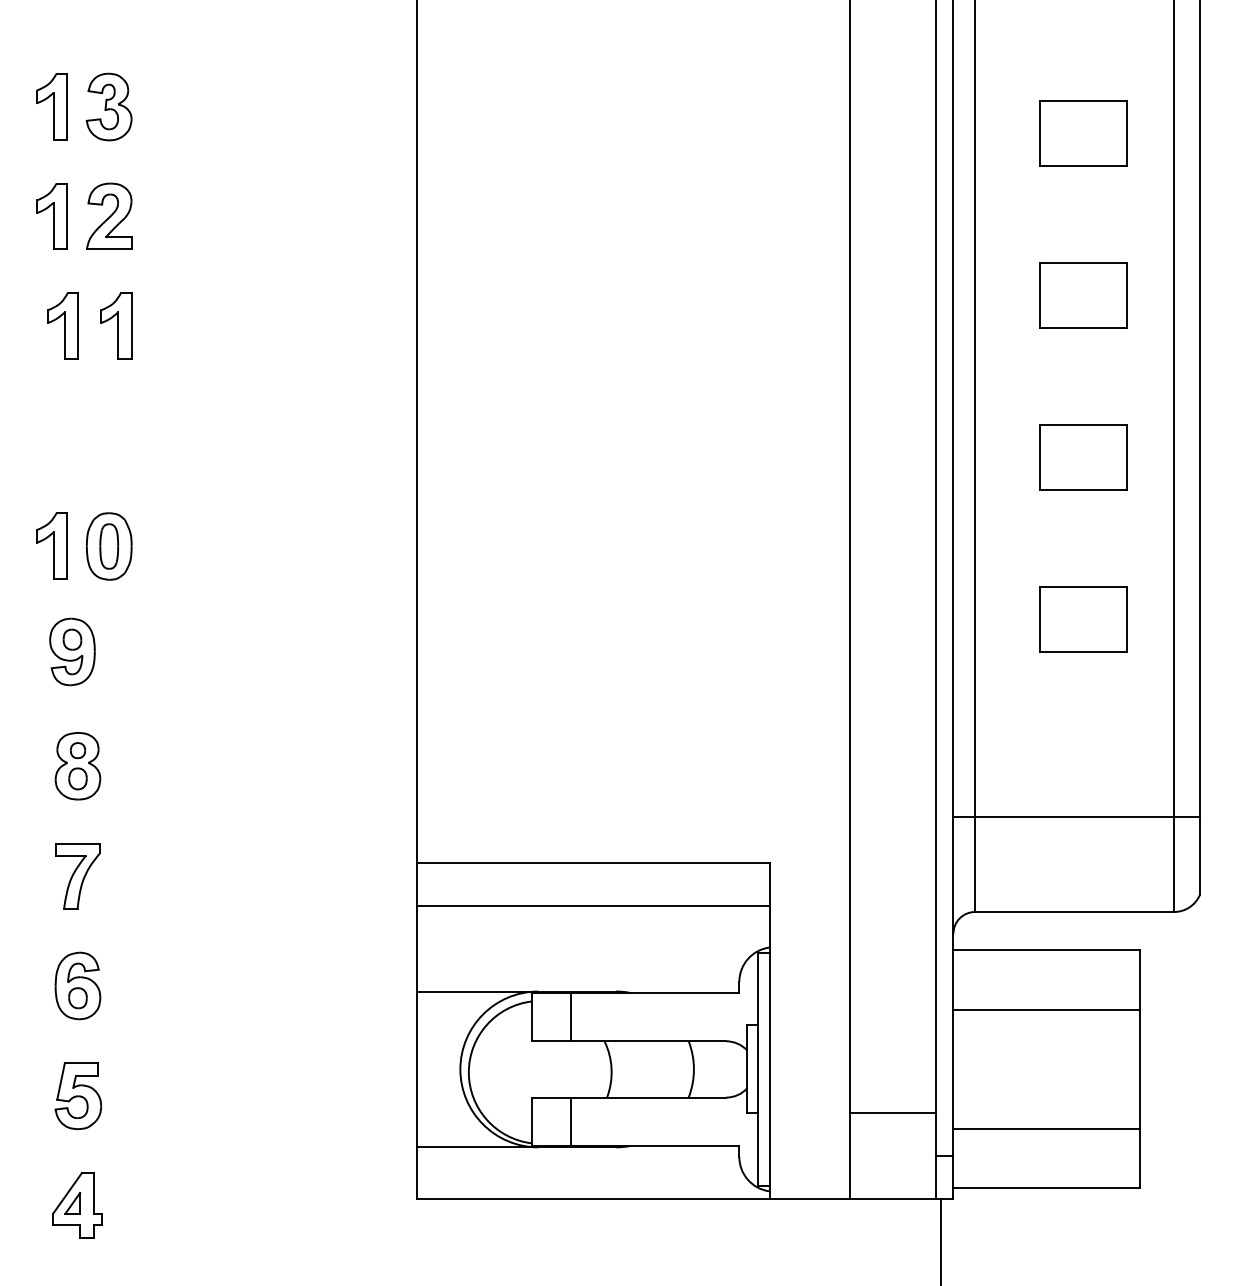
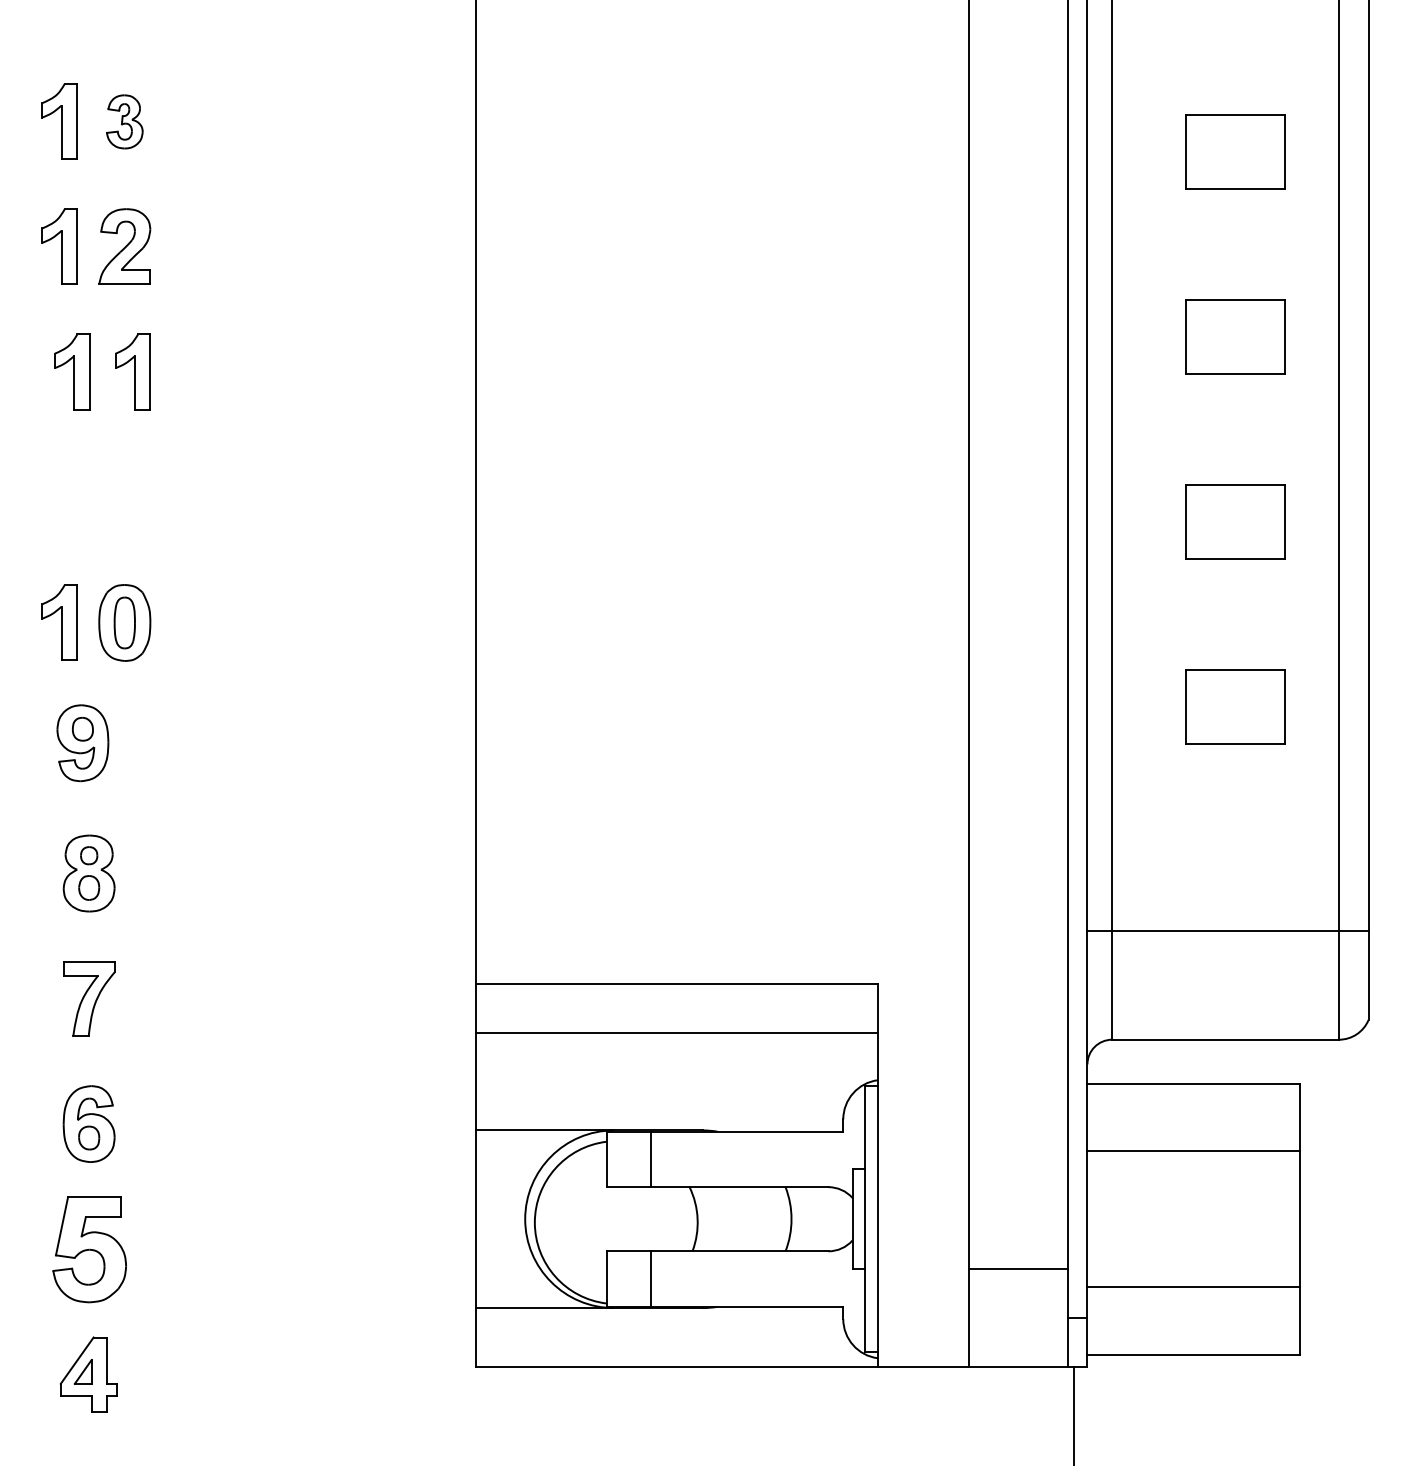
part: (108, 106) -> (124, 121), size x0.7
part: (78, 1095) -> (89, 1249), size x1.4

